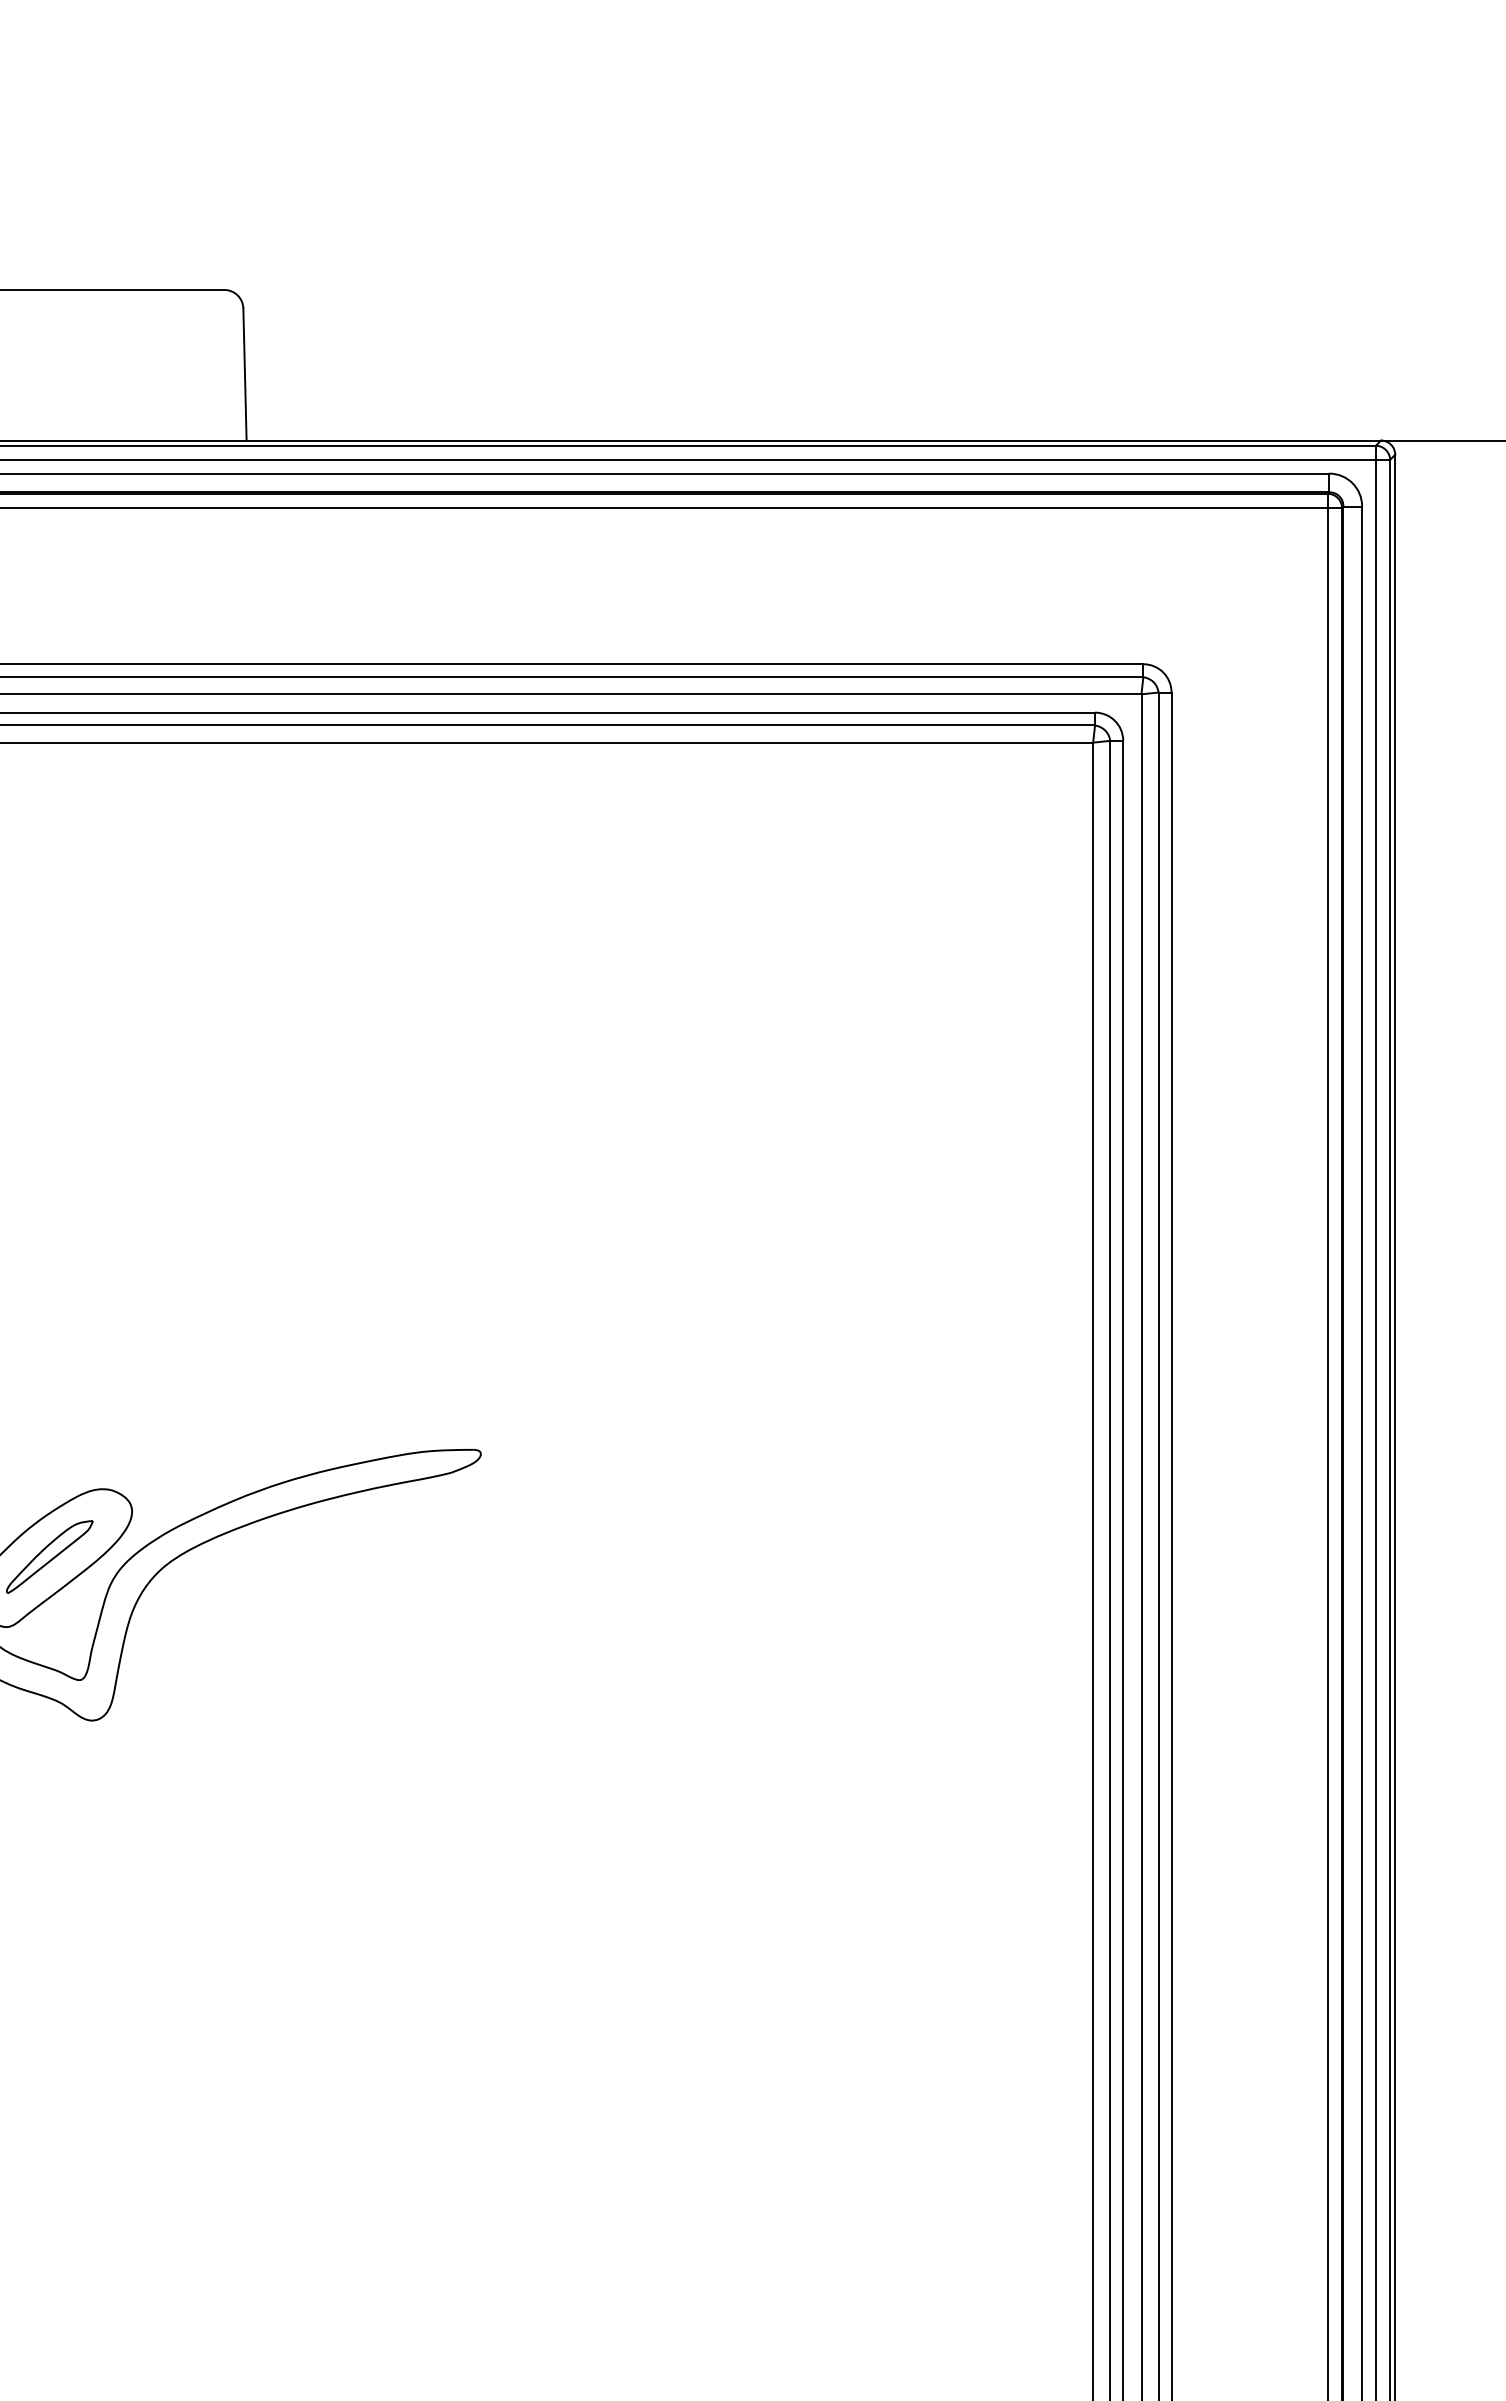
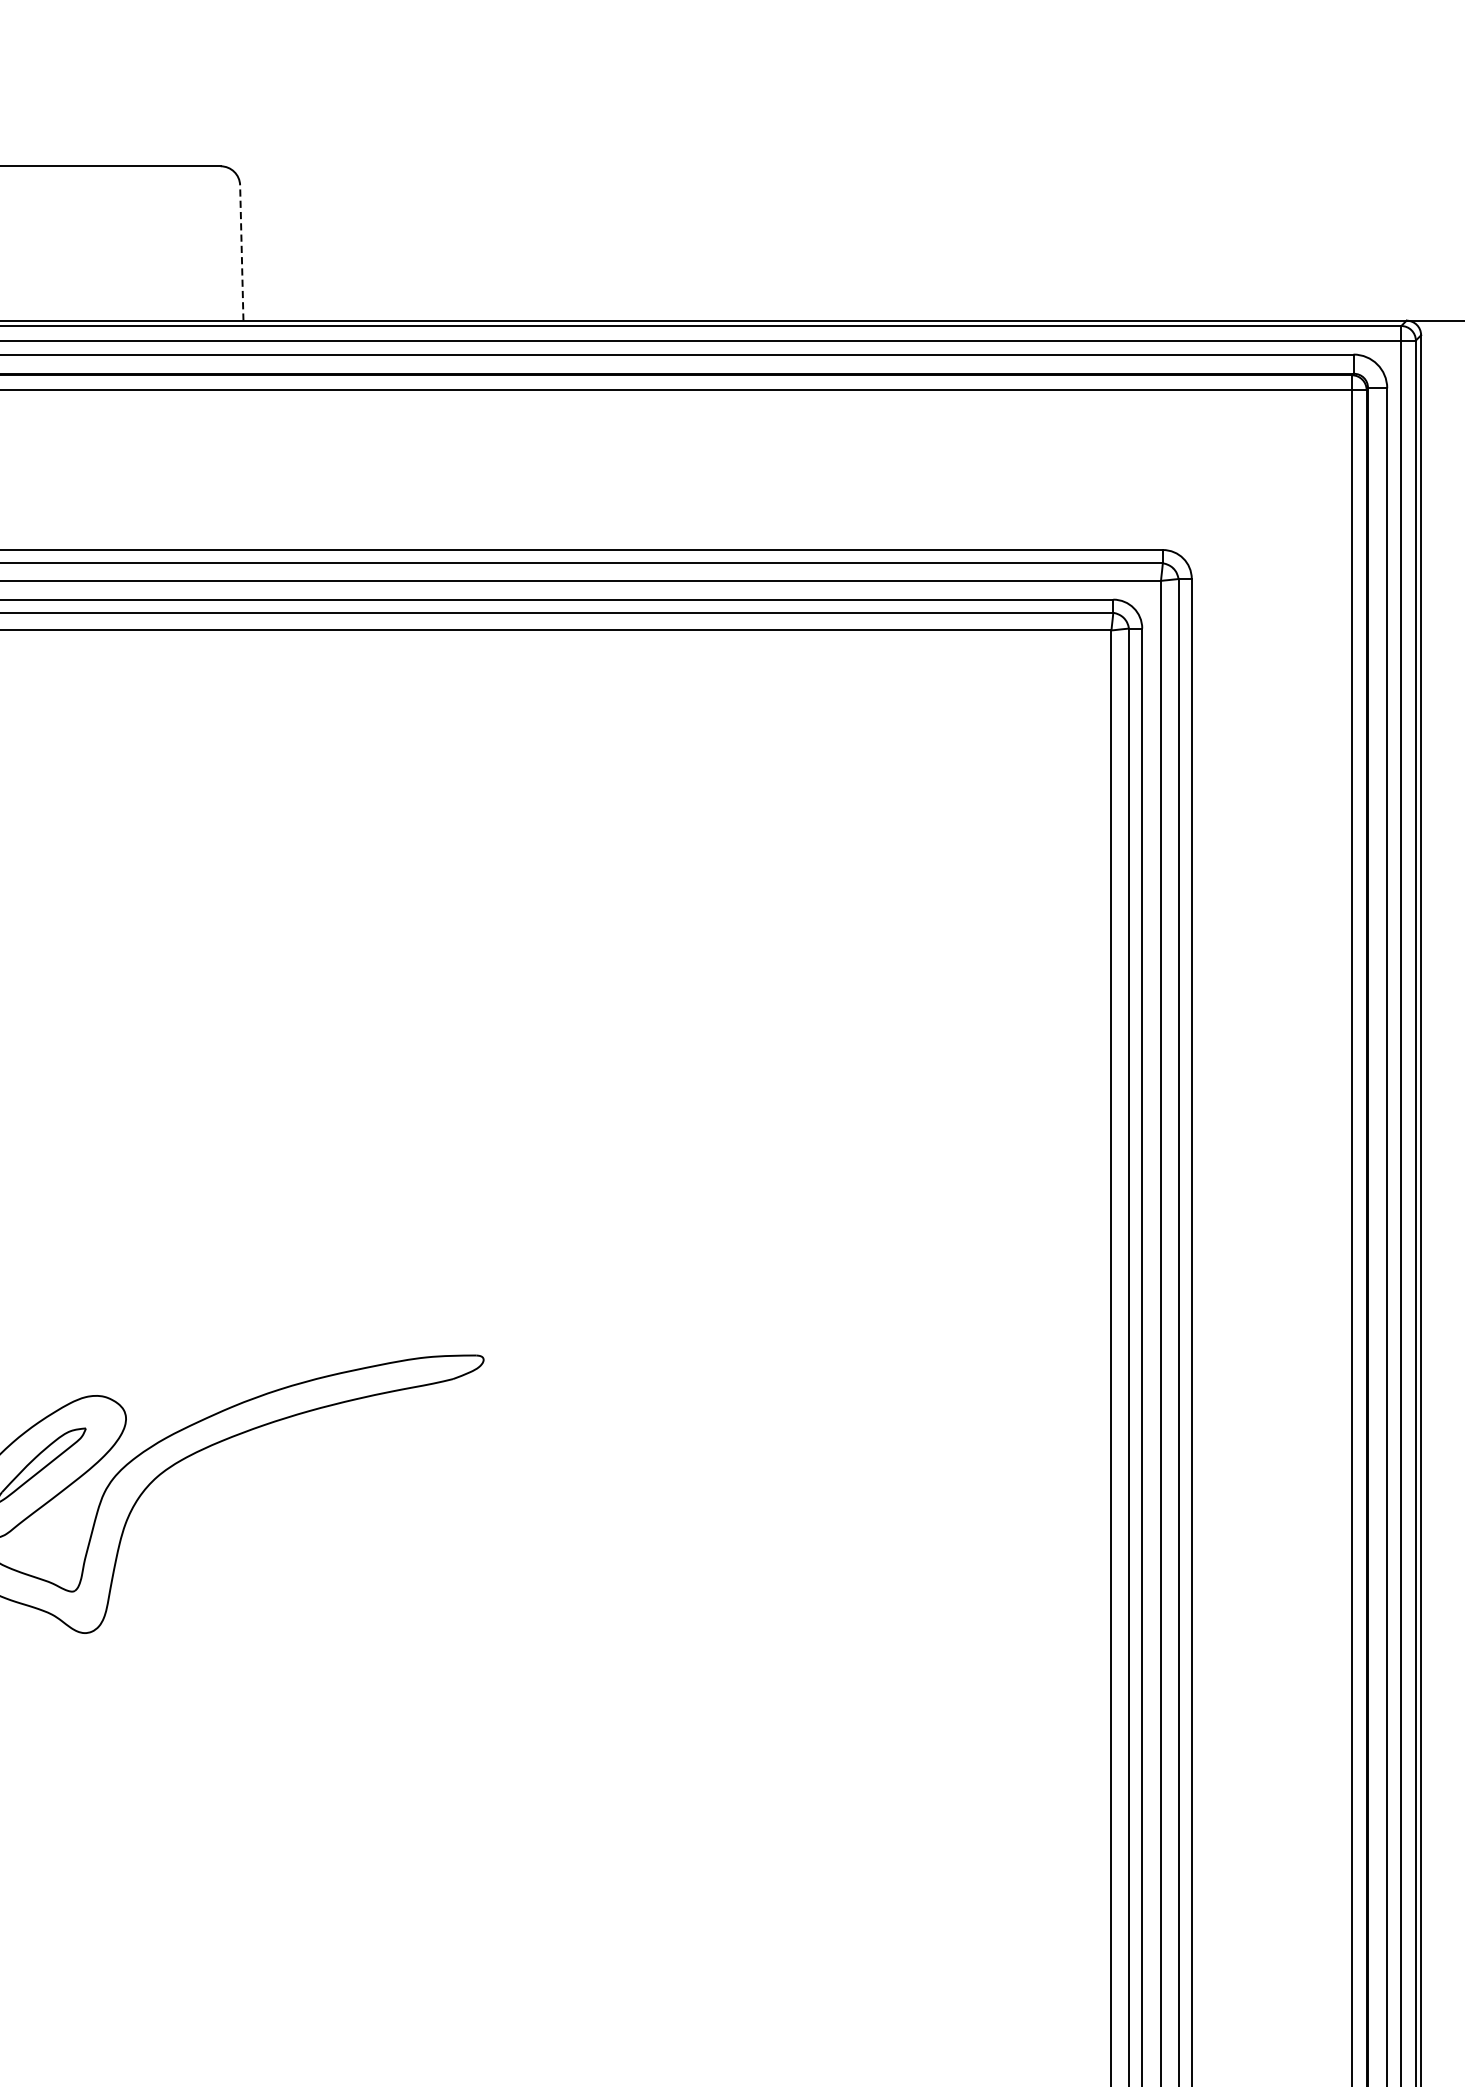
line: (244, 374) -> (241, 252), solid -> dashed

